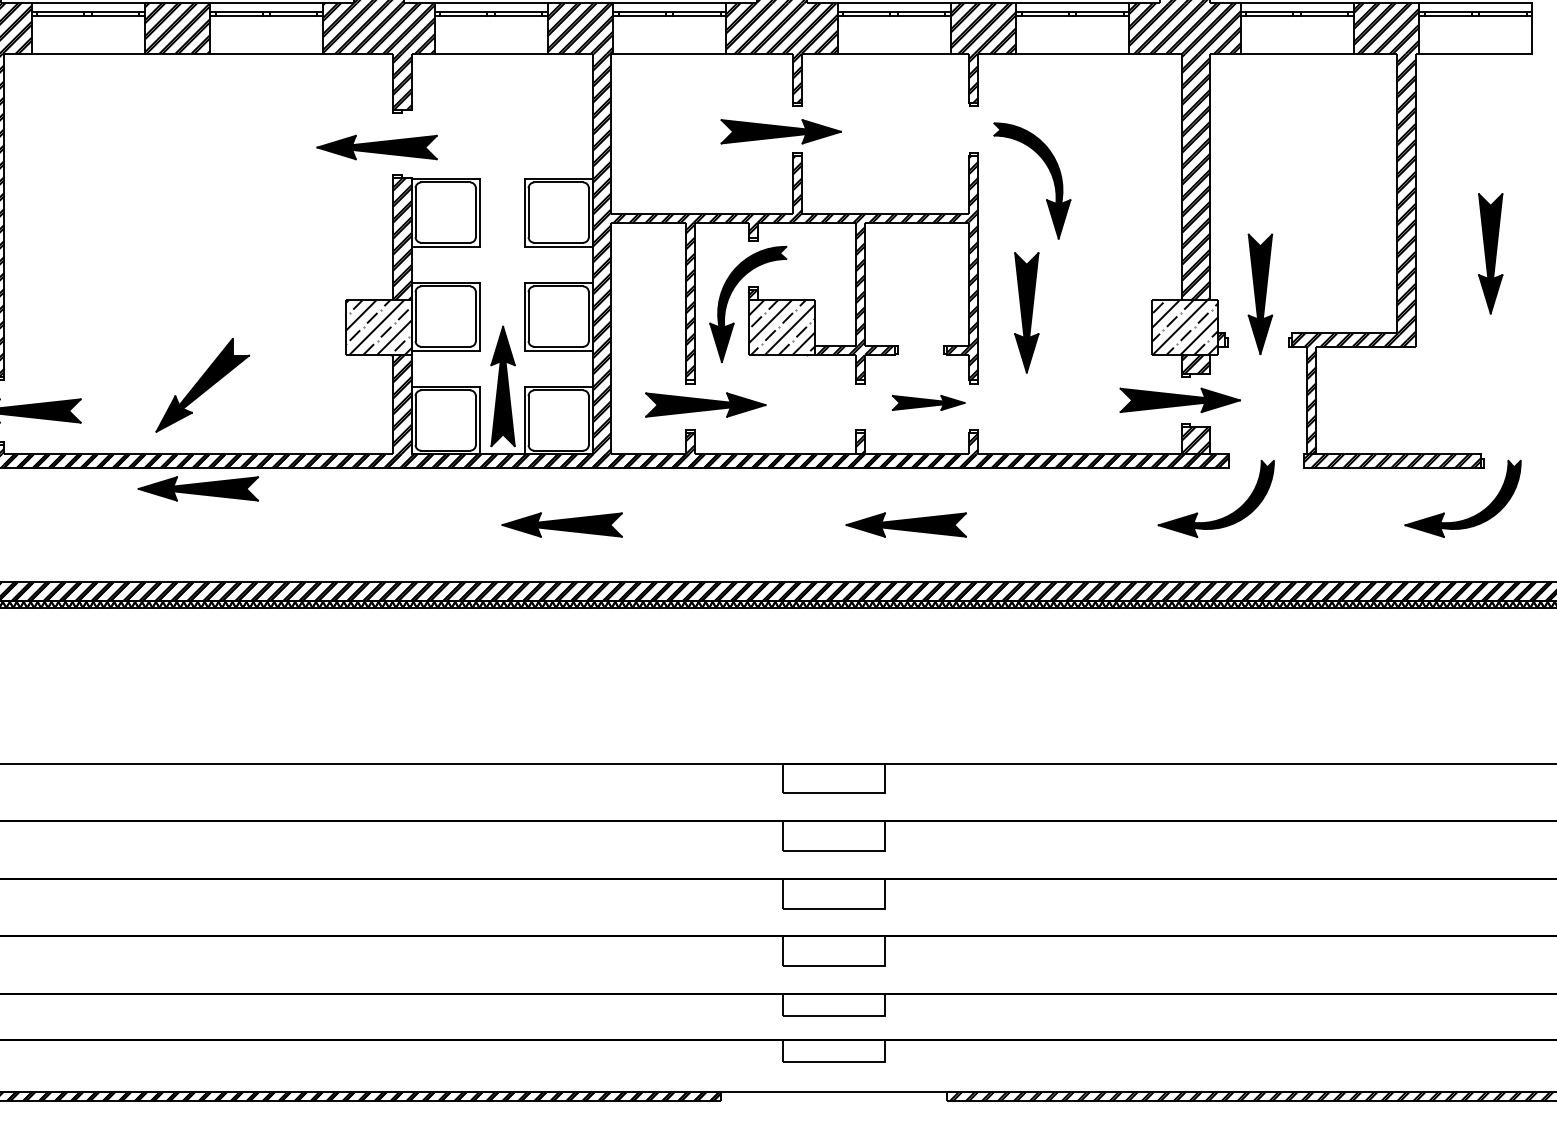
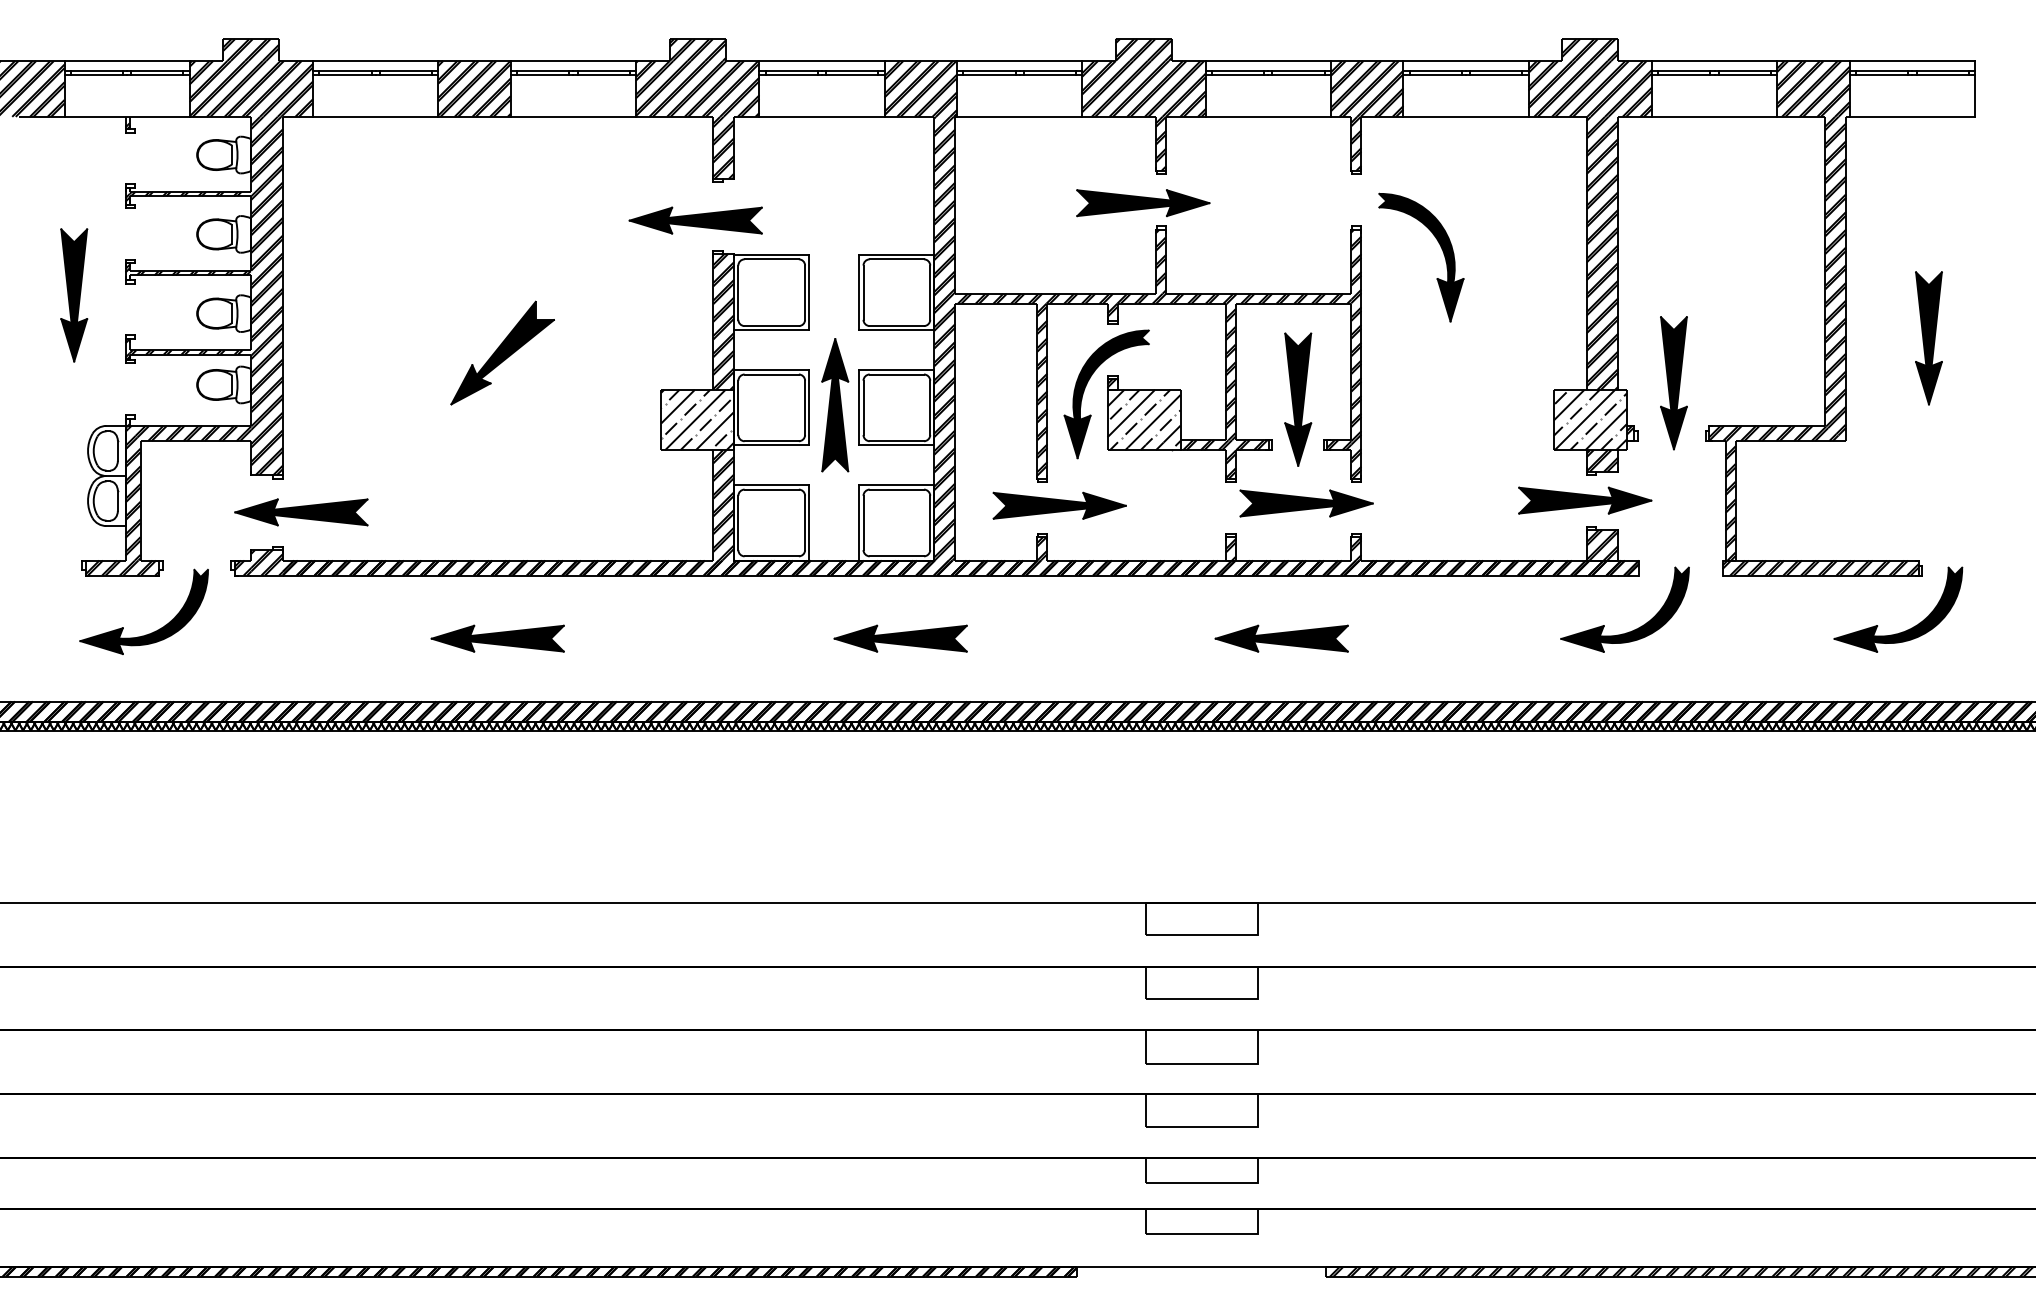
part: (1027, 312) -> (1298, 399), moved
part: (202, 384) -> (502, 352), moved
part: (503, 386) -> (835, 405), moved
part: (928, 402) -> (1306, 503), size x1.67
part: (198, 488) -> (497, 638), moved

